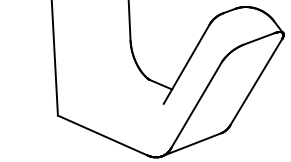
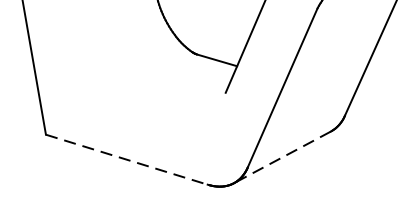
line: (102, 135) -> (126, 159), solid -> dashed
line: (191, 144) -> (281, 157), solid -> dashed

